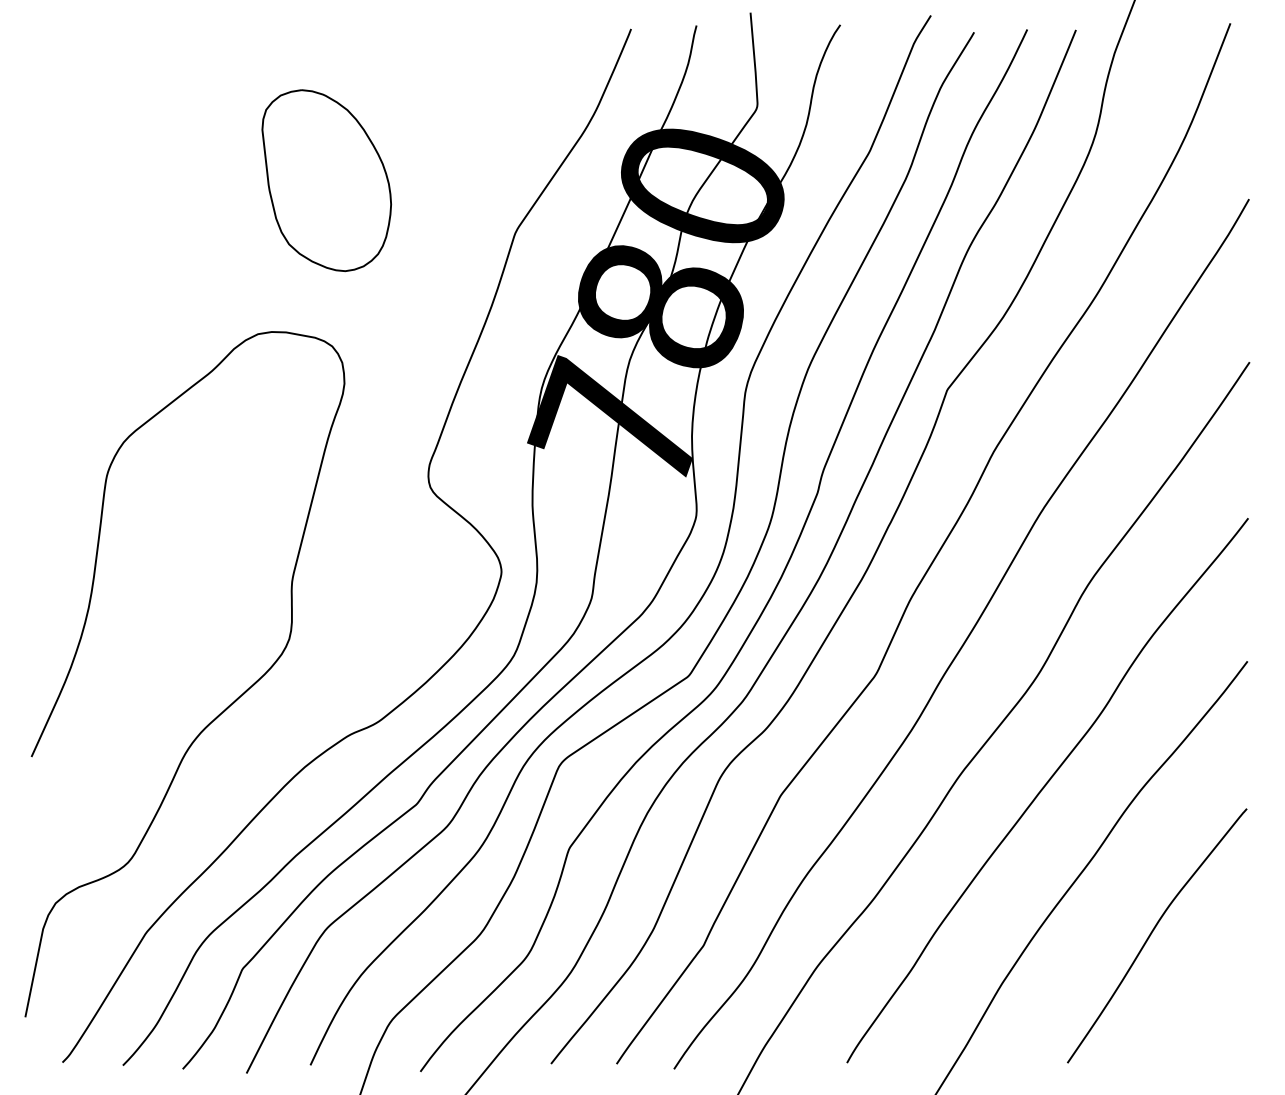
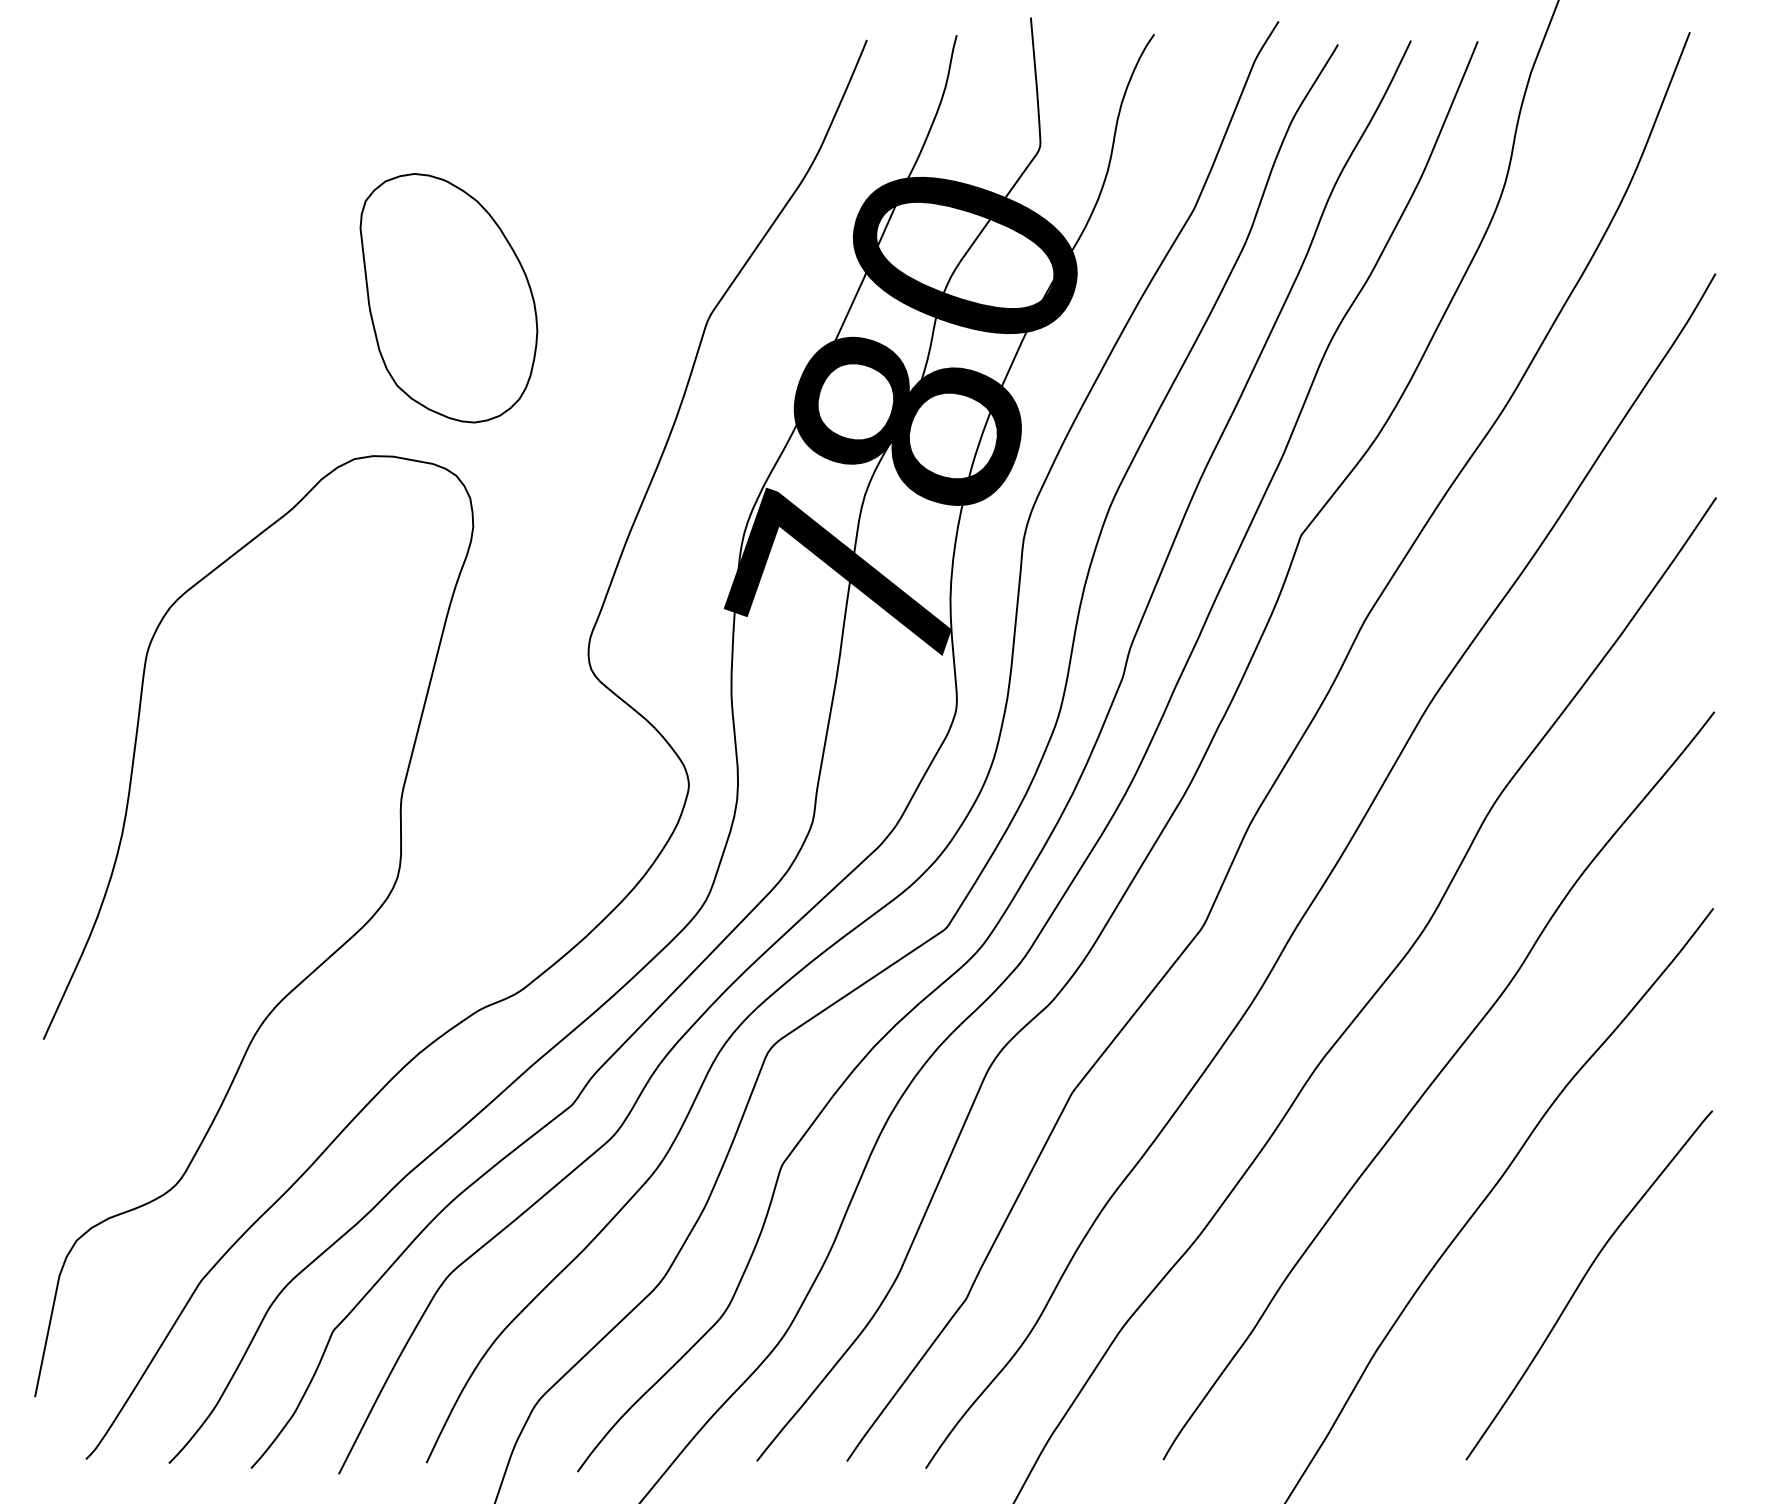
part: (326, 180) -> (448, 298), moved

